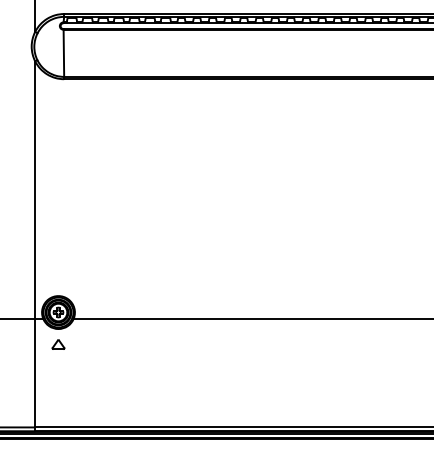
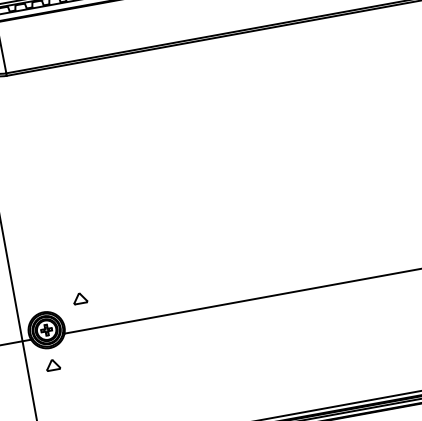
part: (93, 289) -> (80, 298), added

